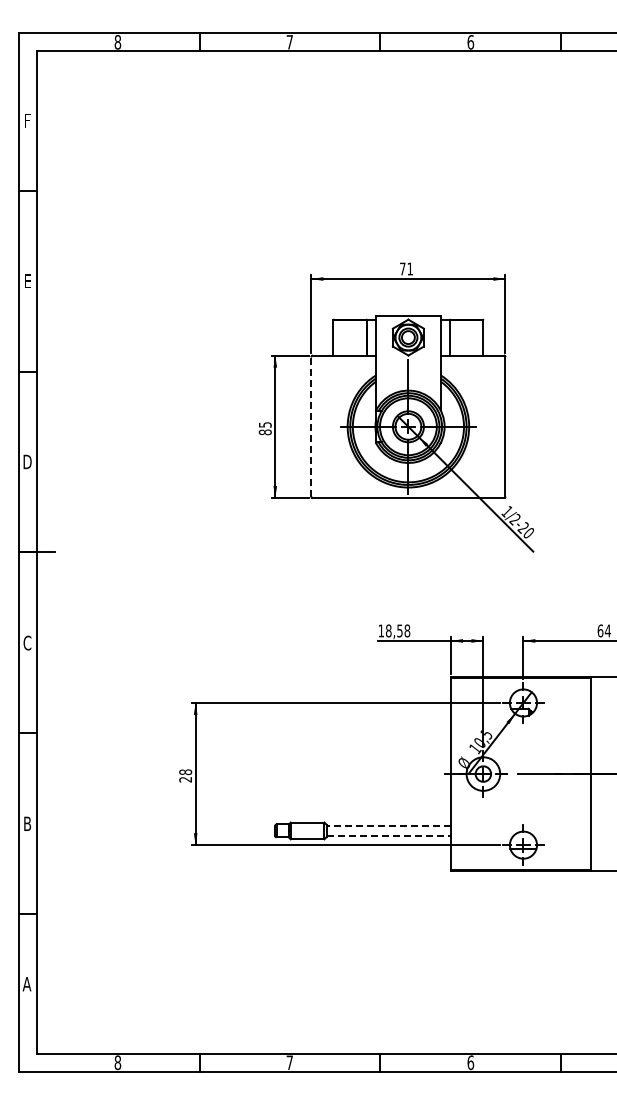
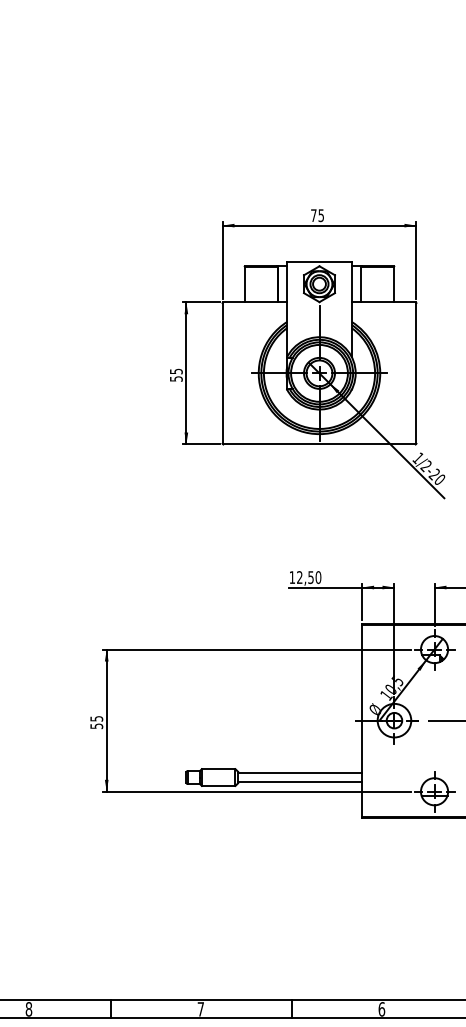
text: (409, 268) -> (320, 215), 71 -> 75
line: (311, 426) -> (222, 373), dashed -> solid
text: (264, 432) -> (175, 379), 85 -> 55
text: (398, 630) -> (309, 577), 18,58 -> 12,50
text: (185, 775) -> (96, 722), 28 -> 55
line: (388, 826) -> (299, 773), dashed -> solid
line: (389, 835) -> (300, 782), dashed -> solid

